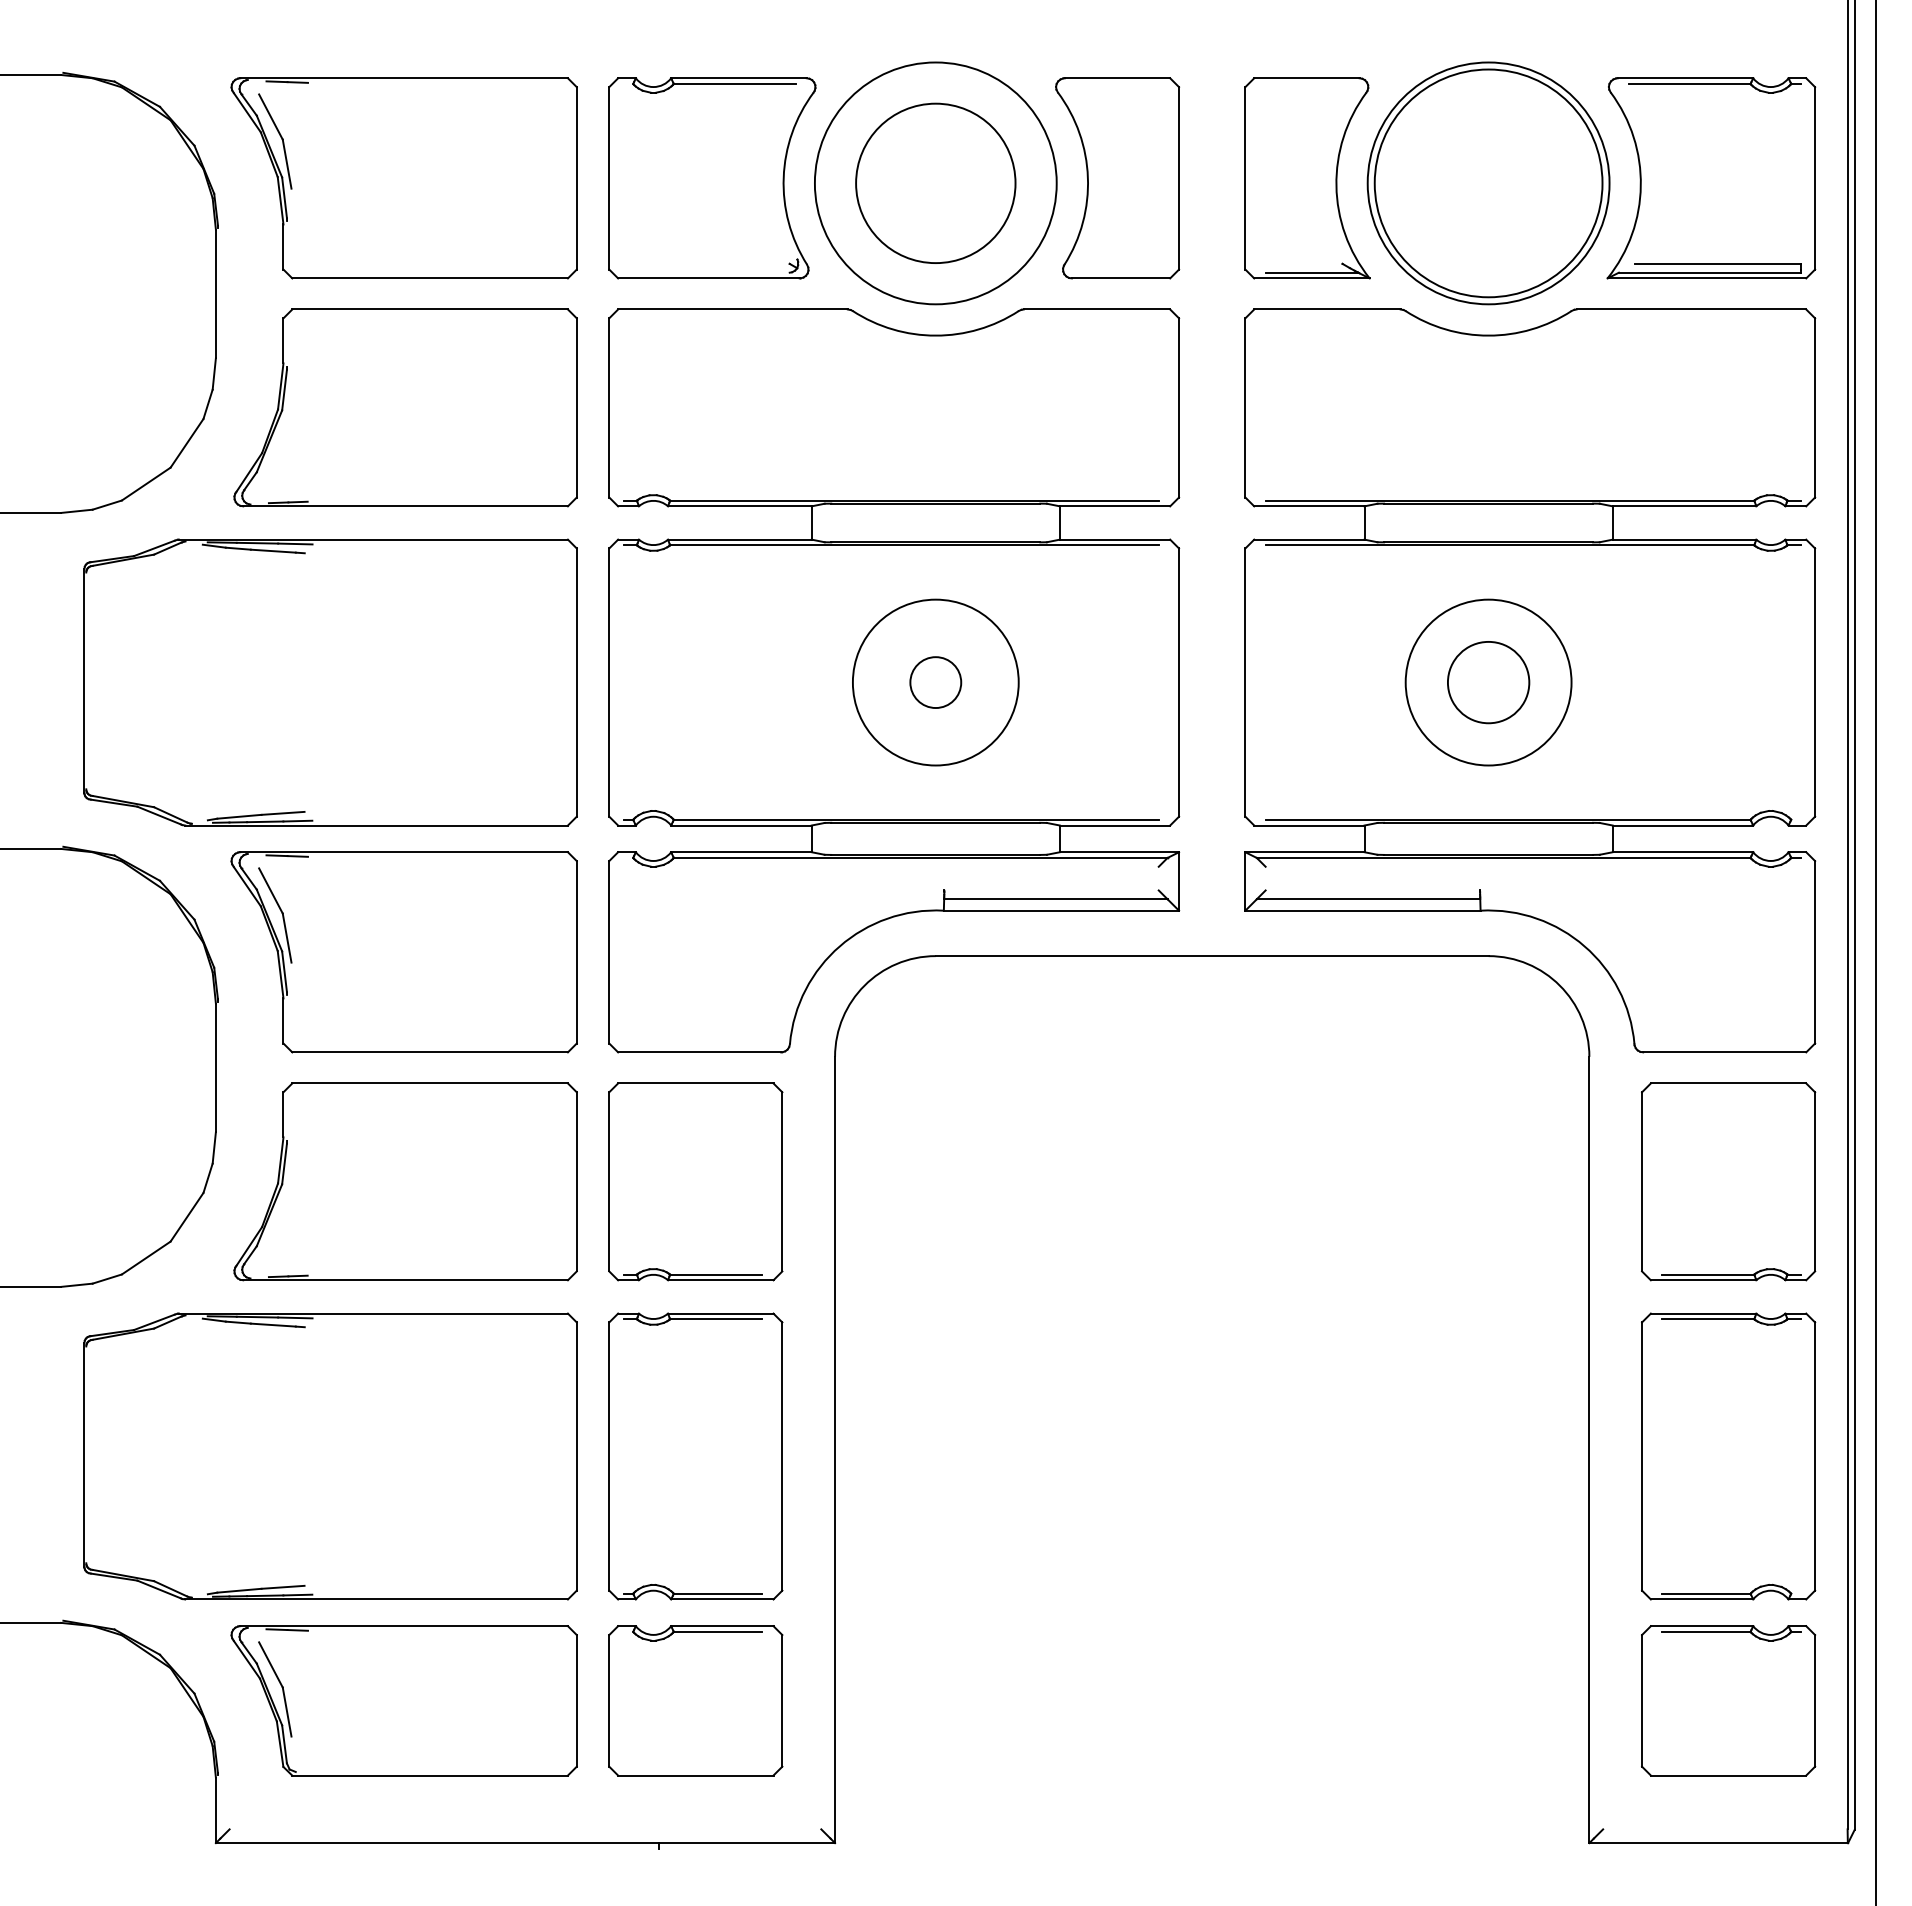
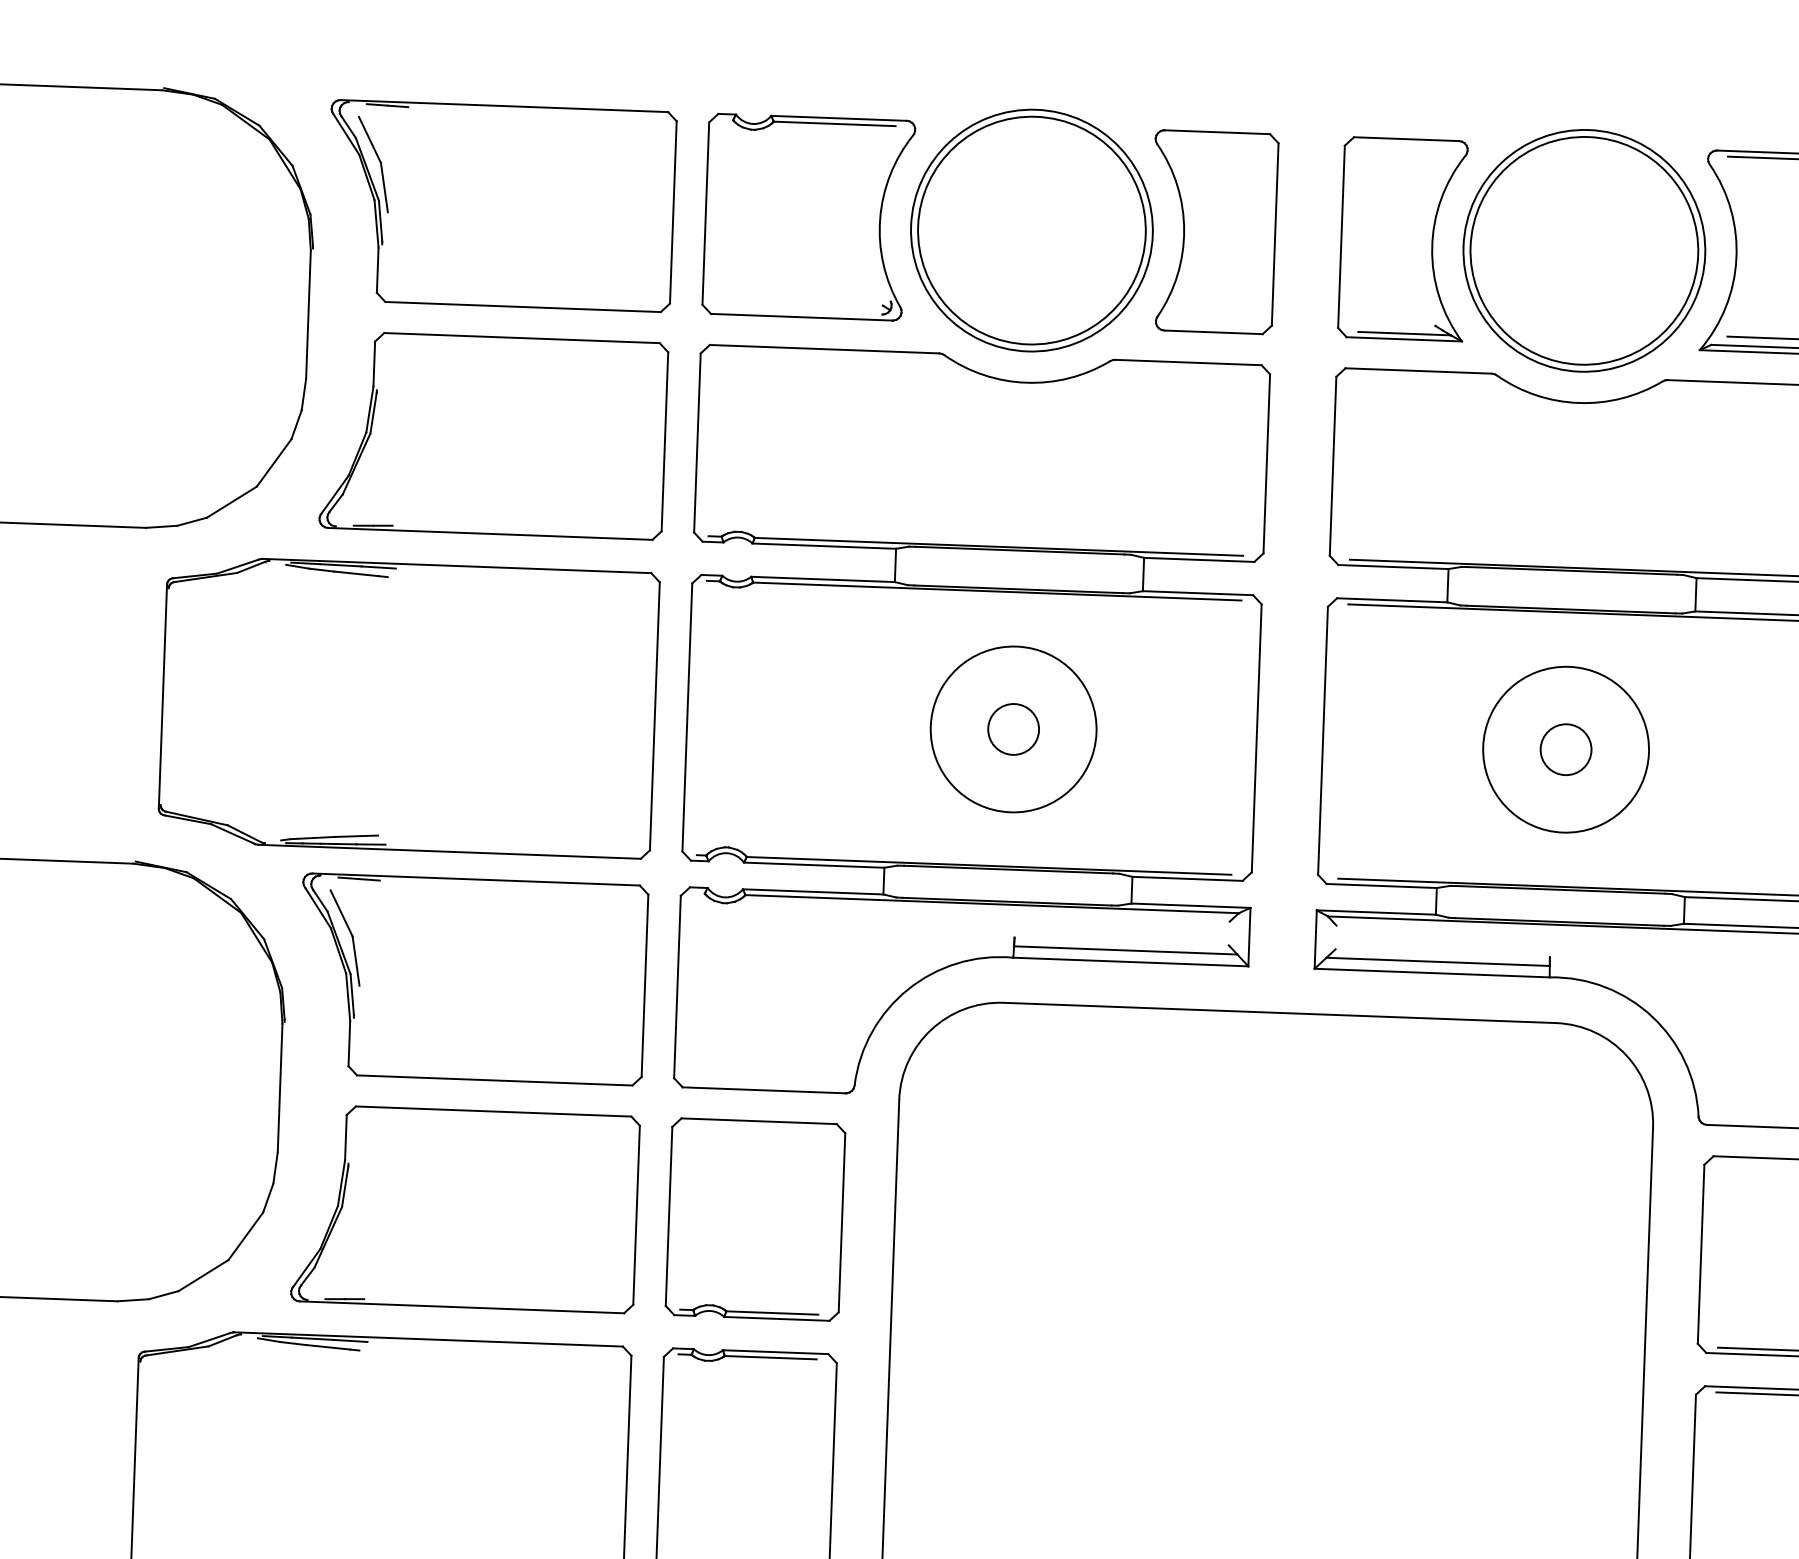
circle: (935, 183) -> (1031, 230), size x1.43
circle: (1488, 682) -> (1565, 749), size x0.62

